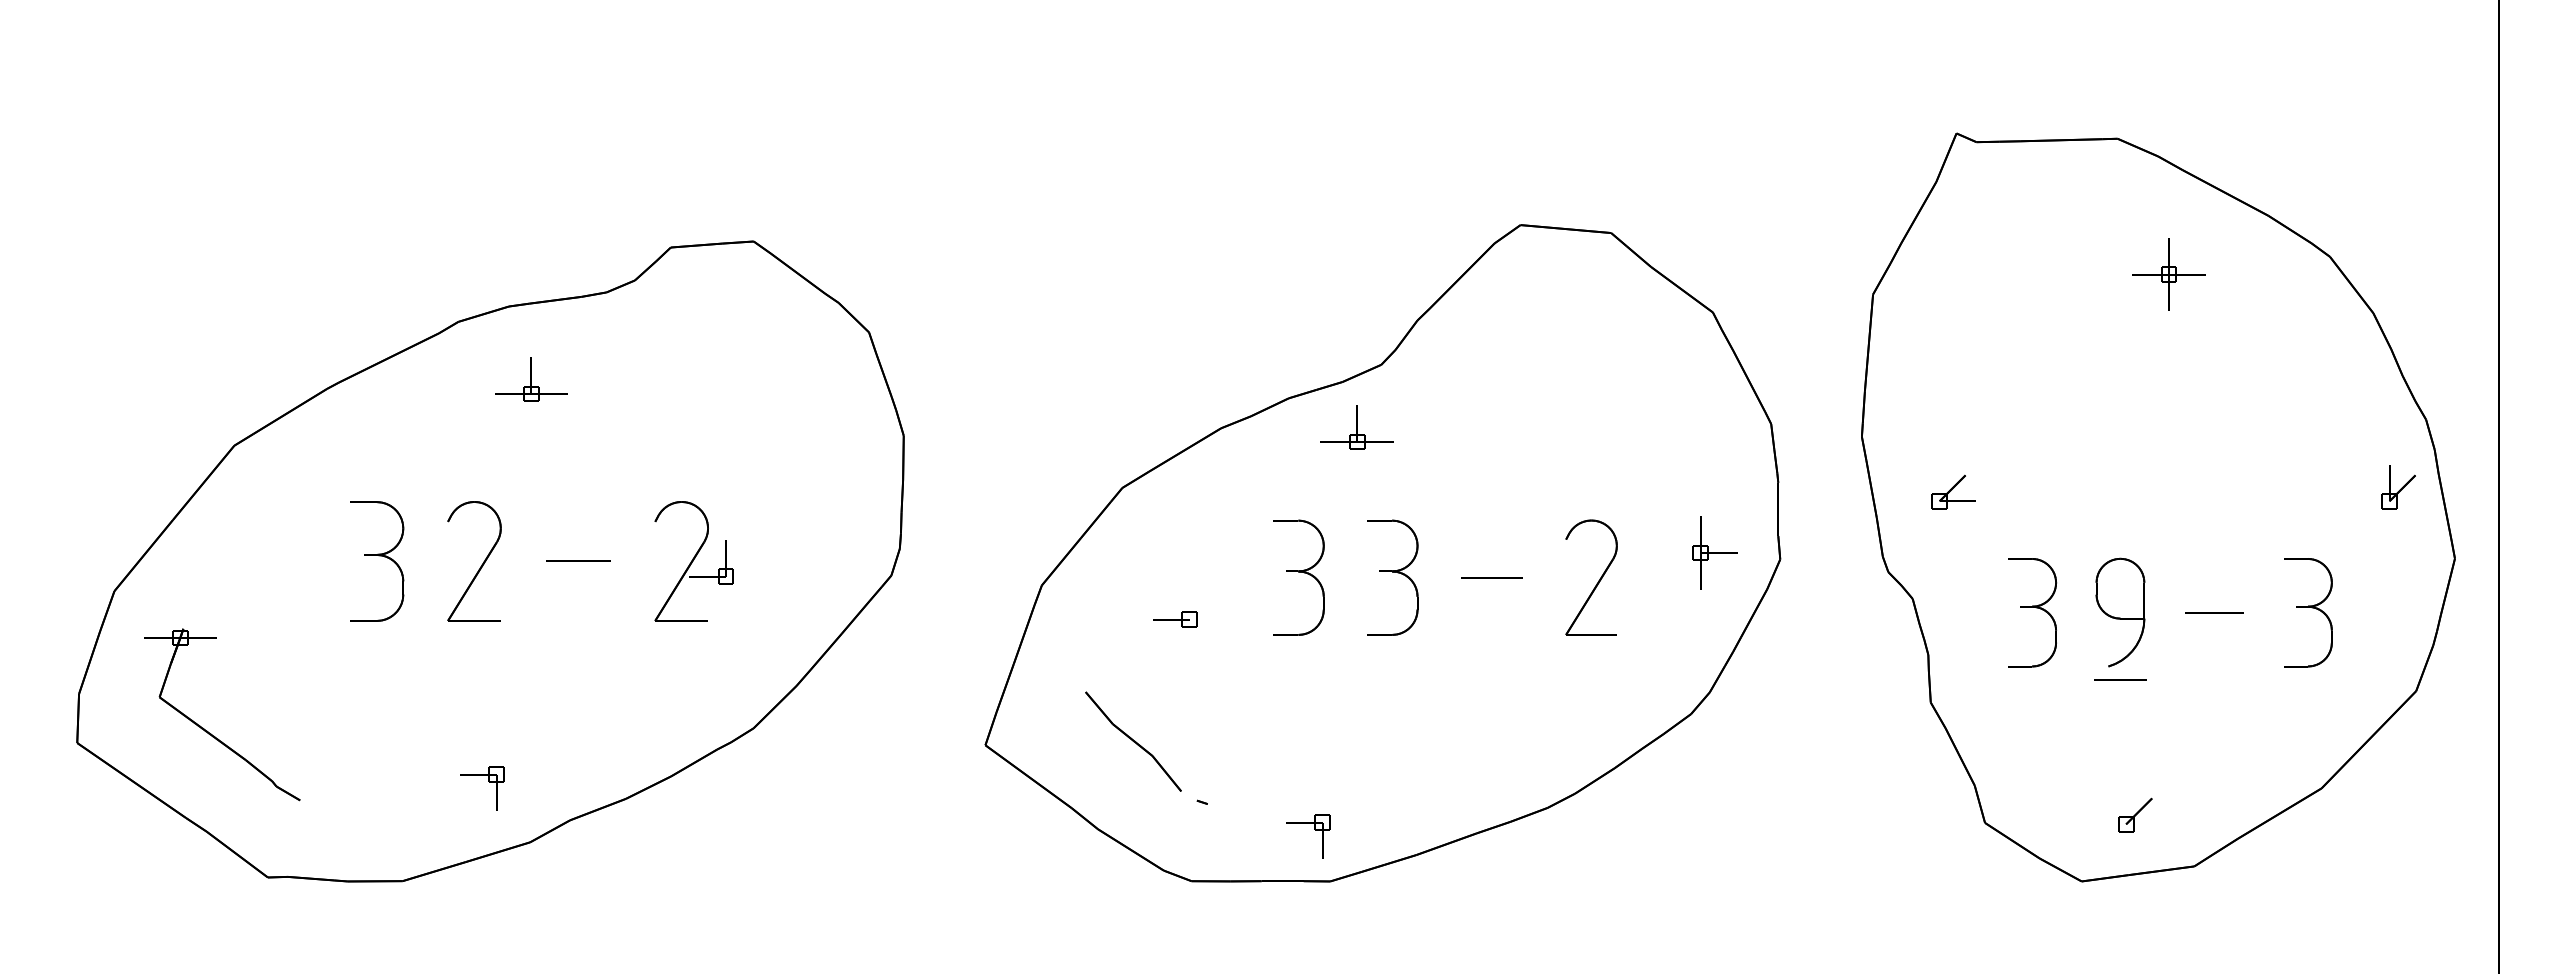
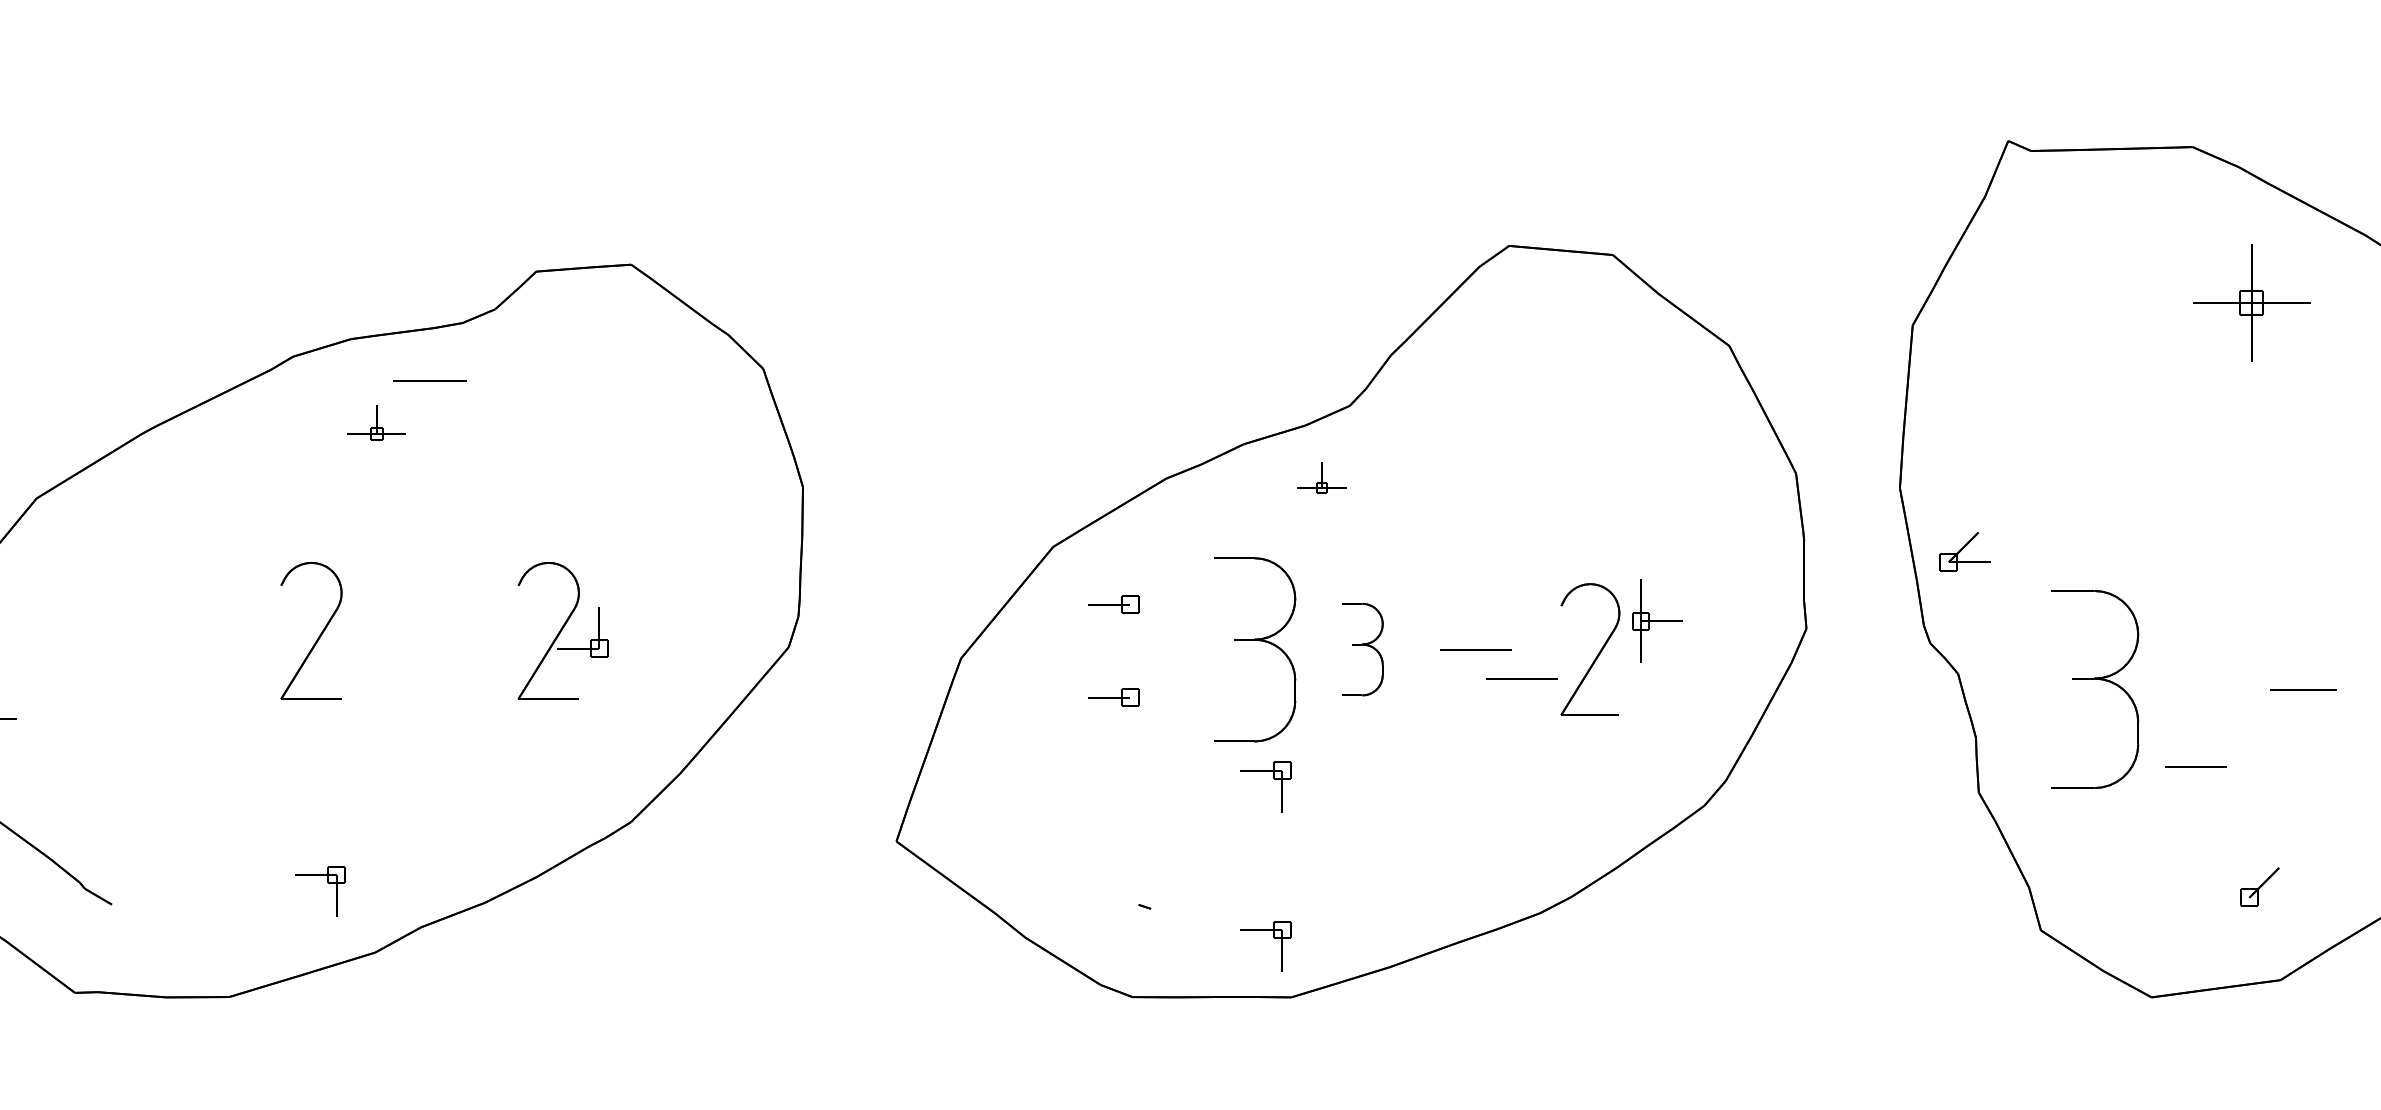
part: (2168, 274) -> (2250, 302), size x1.4
part: (531, 379) -> (376, 422), size x0.7
part: (1356, 427) -> (1321, 477), size x0.6
part: (1953, 491) -> (1964, 550), moved
part: (1175, 538) -> (1114, 604), added
part: (1714, 552) -> (1656, 620), moved
line: (578, 560) -> (430, 380), moved
part: (377, 561) -> (200, 631), removed
part: (1298, 577) -> (1254, 649), size x1.4
part: (1392, 577) -> (1362, 649), size x0.7
line: (1531, 603) -> (1521, 679), added
part: (2032, 612) -> (2095, 689), size x1.6
part: (2120, 612) -> (2196, 689), removed
part: (1314, 690) -> (1273, 778), added
part: (1133, 741) -> (1065, 837), removed
part: (2135, 814) -> (2260, 886), moved

